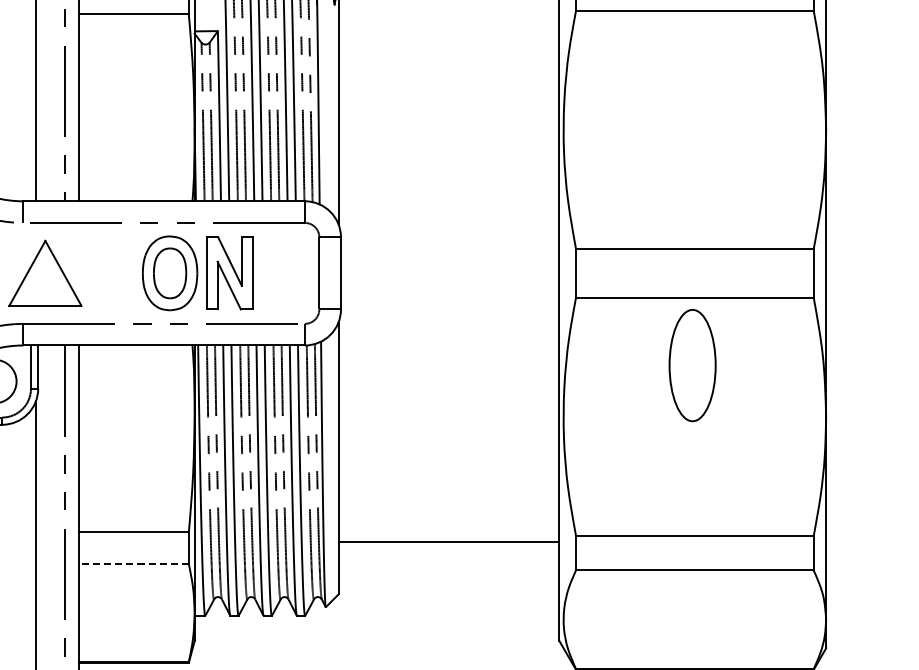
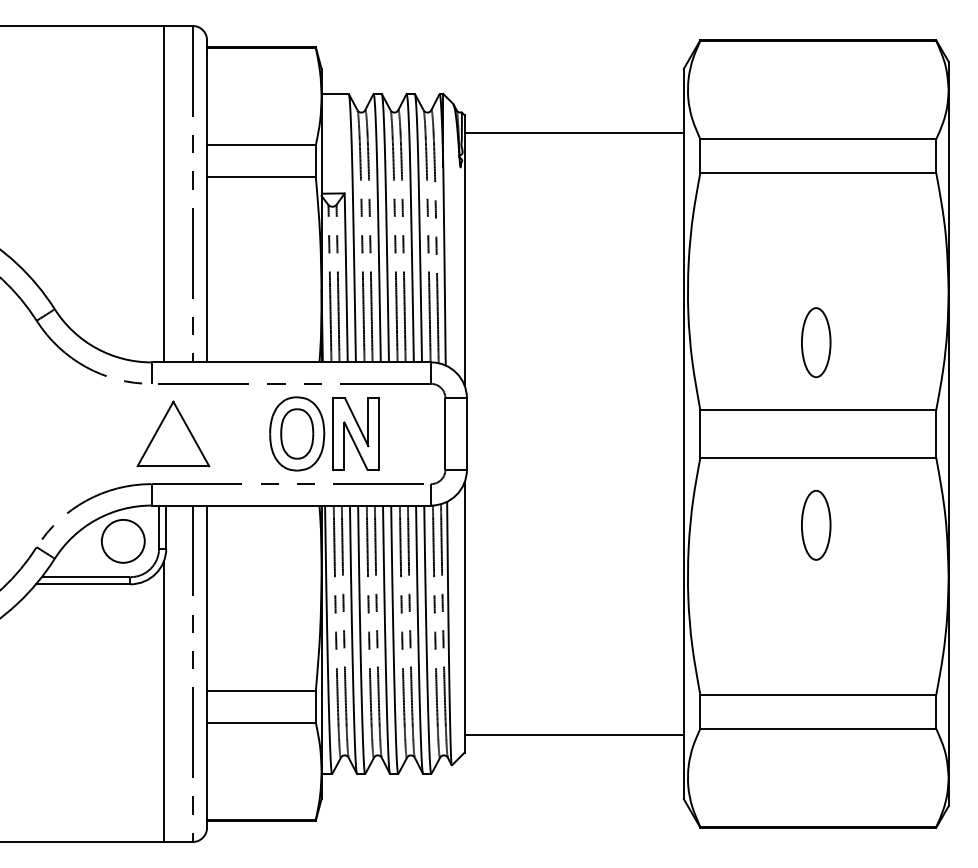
part: (693, 181) -> (816, 342), added
part: (693, 364) -> (816, 524), size x0.62
line: (448, 541) -> (573, 734), moved
line: (133, 563) -> (260, 722), dashed -> solid

